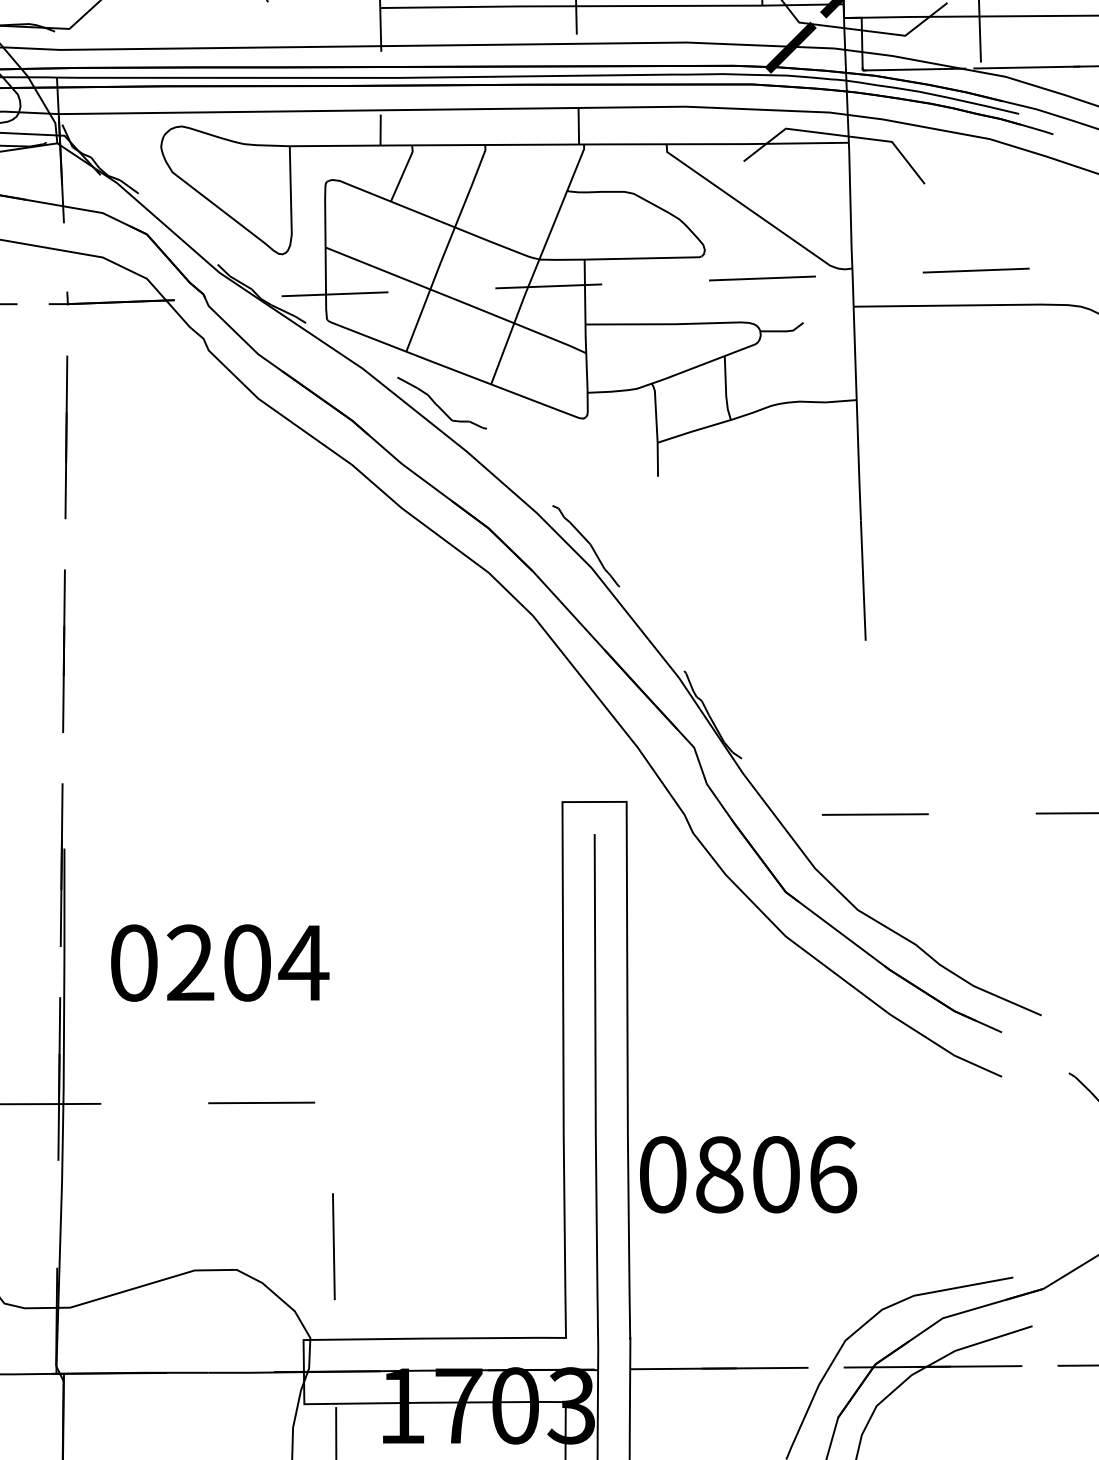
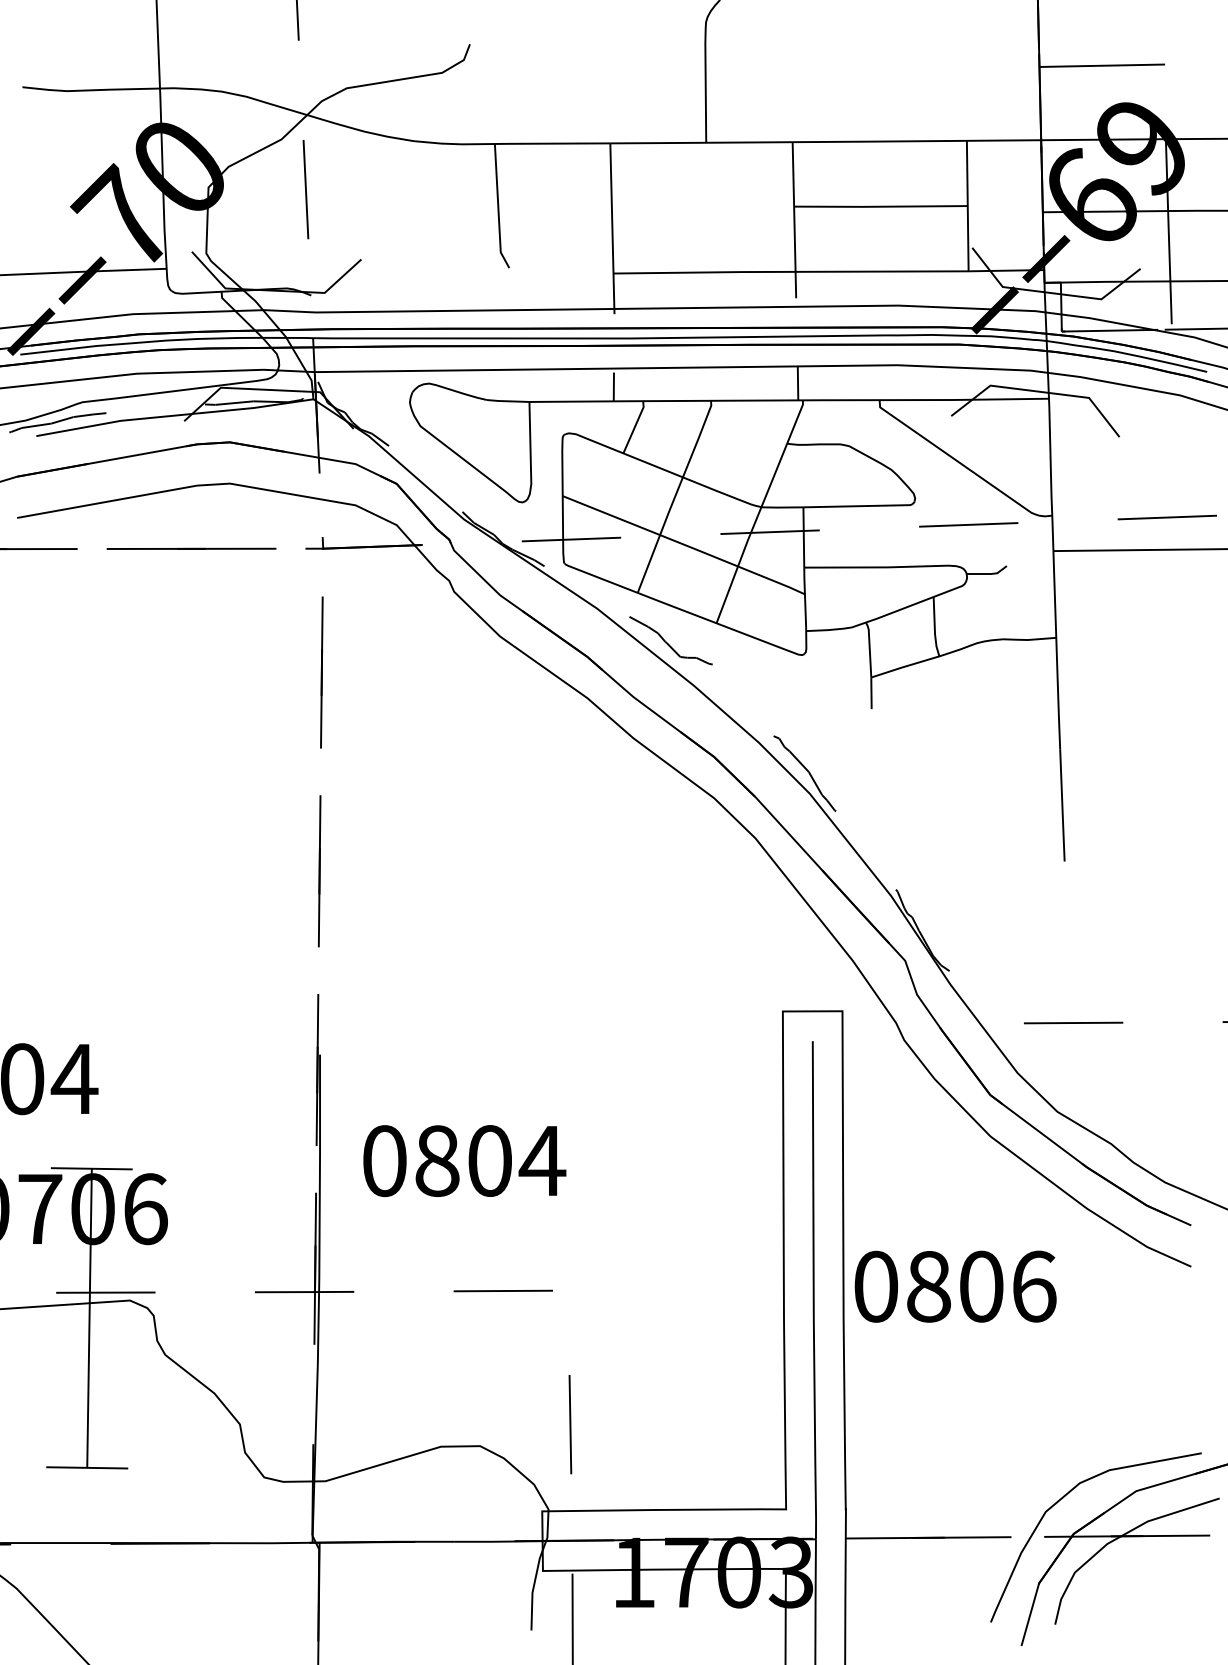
text: (190, 963) -> (437, 1161), 0204 -> 0804
text: (748, 1174) -> (955, 1286), moved

